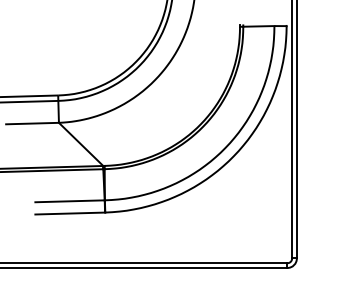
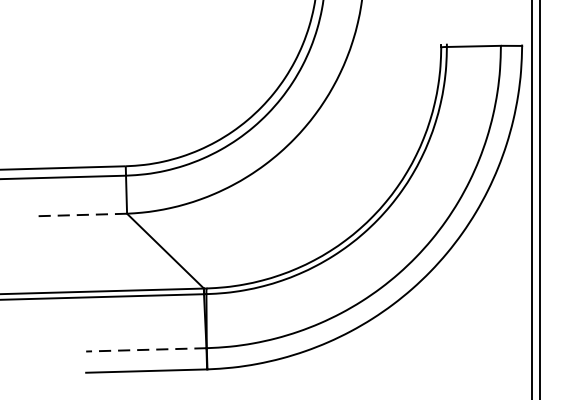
line: (32, 123) -> (81, 214), solid -> dashed
line: (70, 201) -> (147, 350), solid -> dashed

